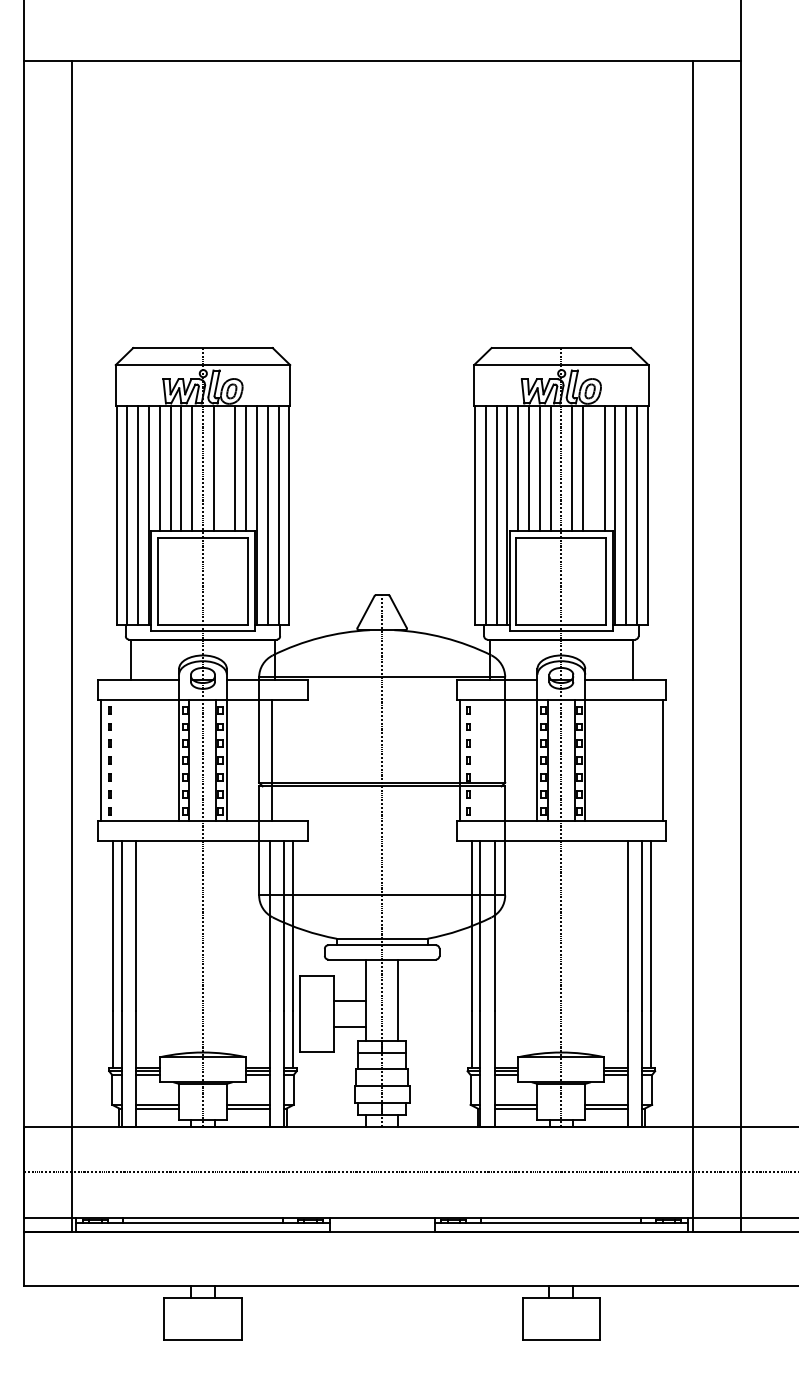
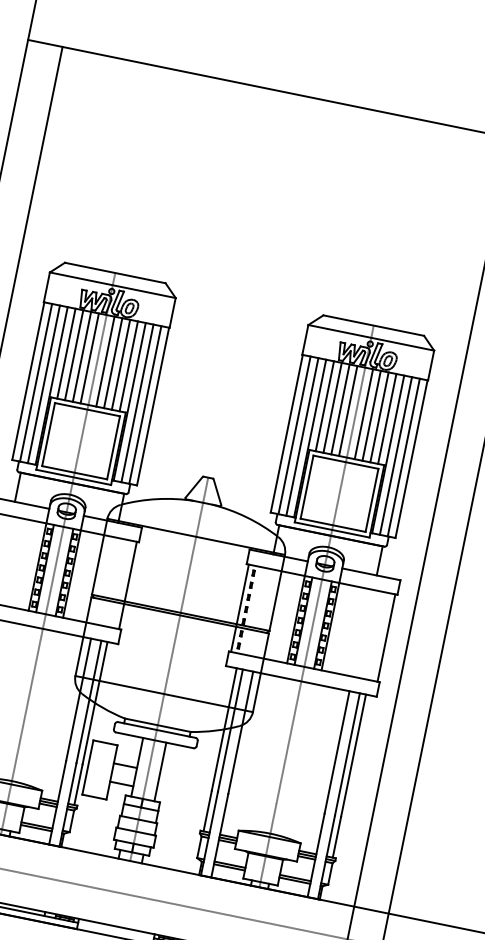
line: (224, 468) -> (113, 363), added
line: (593, 468) -> (379, 417), added
line: (271, 760) -> (127, 585), moved

